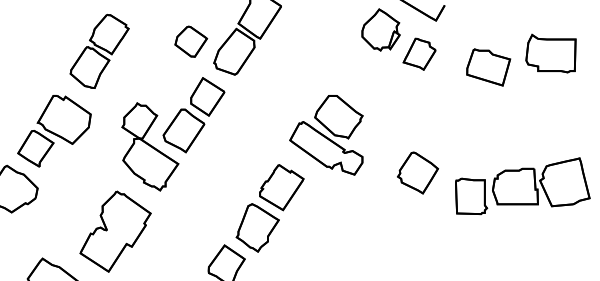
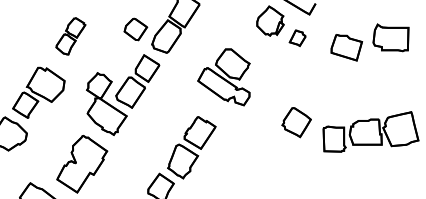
part: (99, 51) -> (70, 36), size x0.7
part: (419, 53) -> (297, 37), size x0.7
part: (326, 135) -> (223, 77), moved

